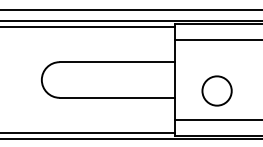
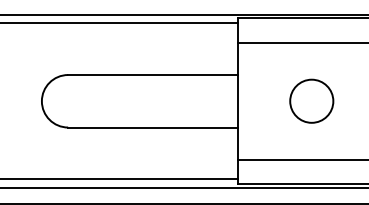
circle: (216, 90) -> (310, 100), moved

